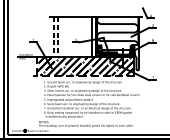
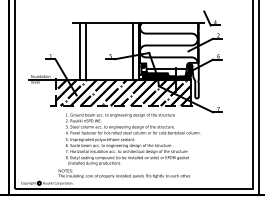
line: (53, 36) -> (79, 51), dashed -> solid
line: (58, 36) -> (85, 51), dashed -> solid

